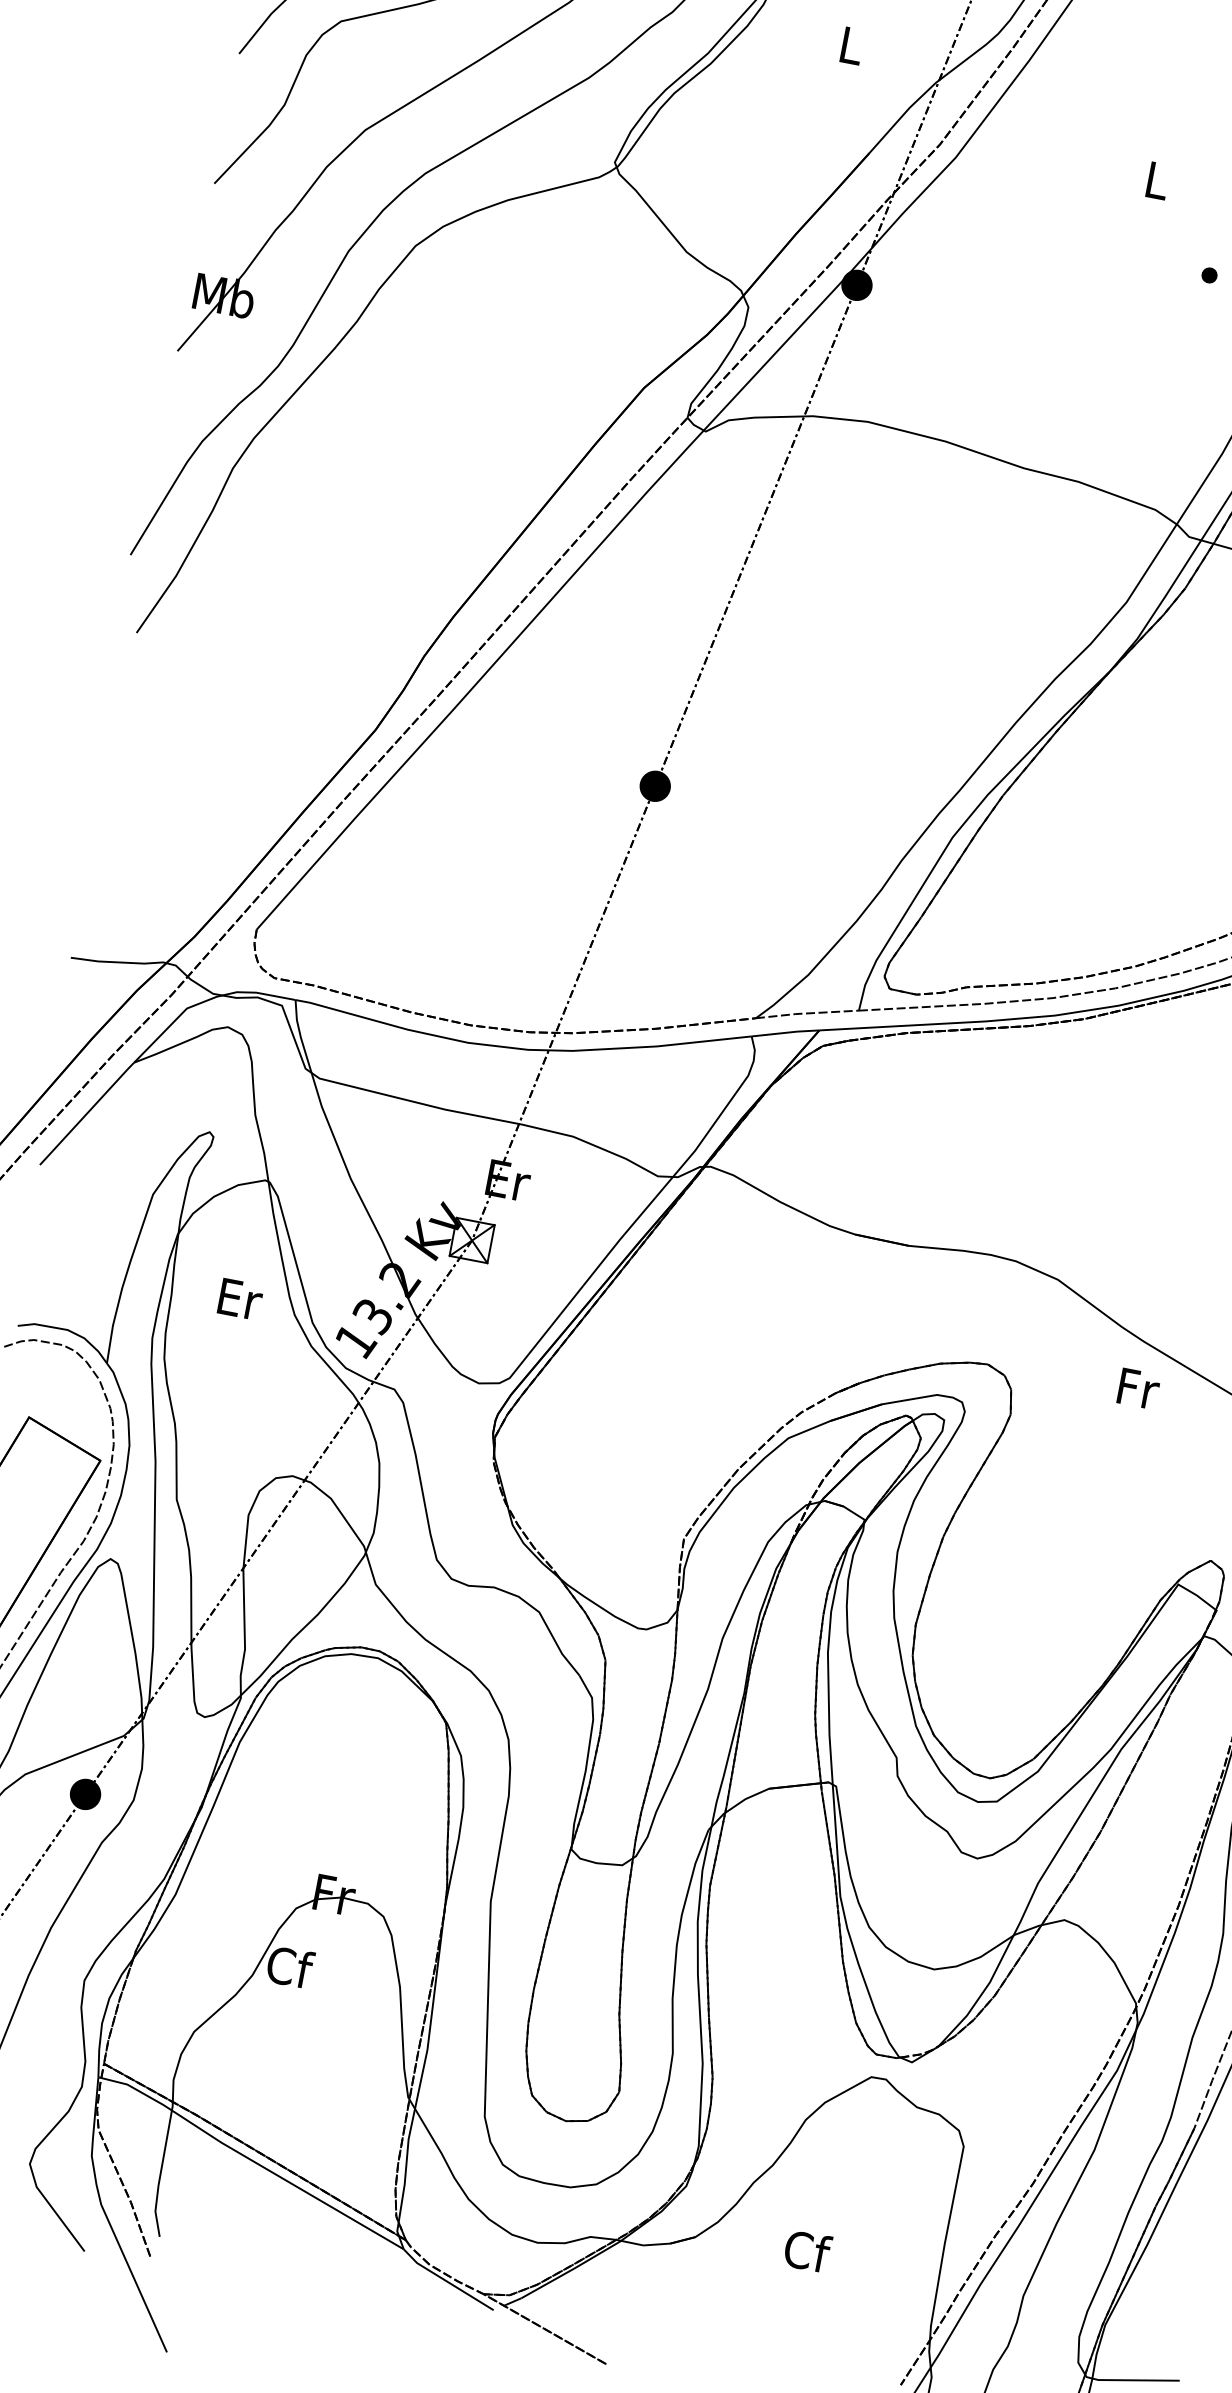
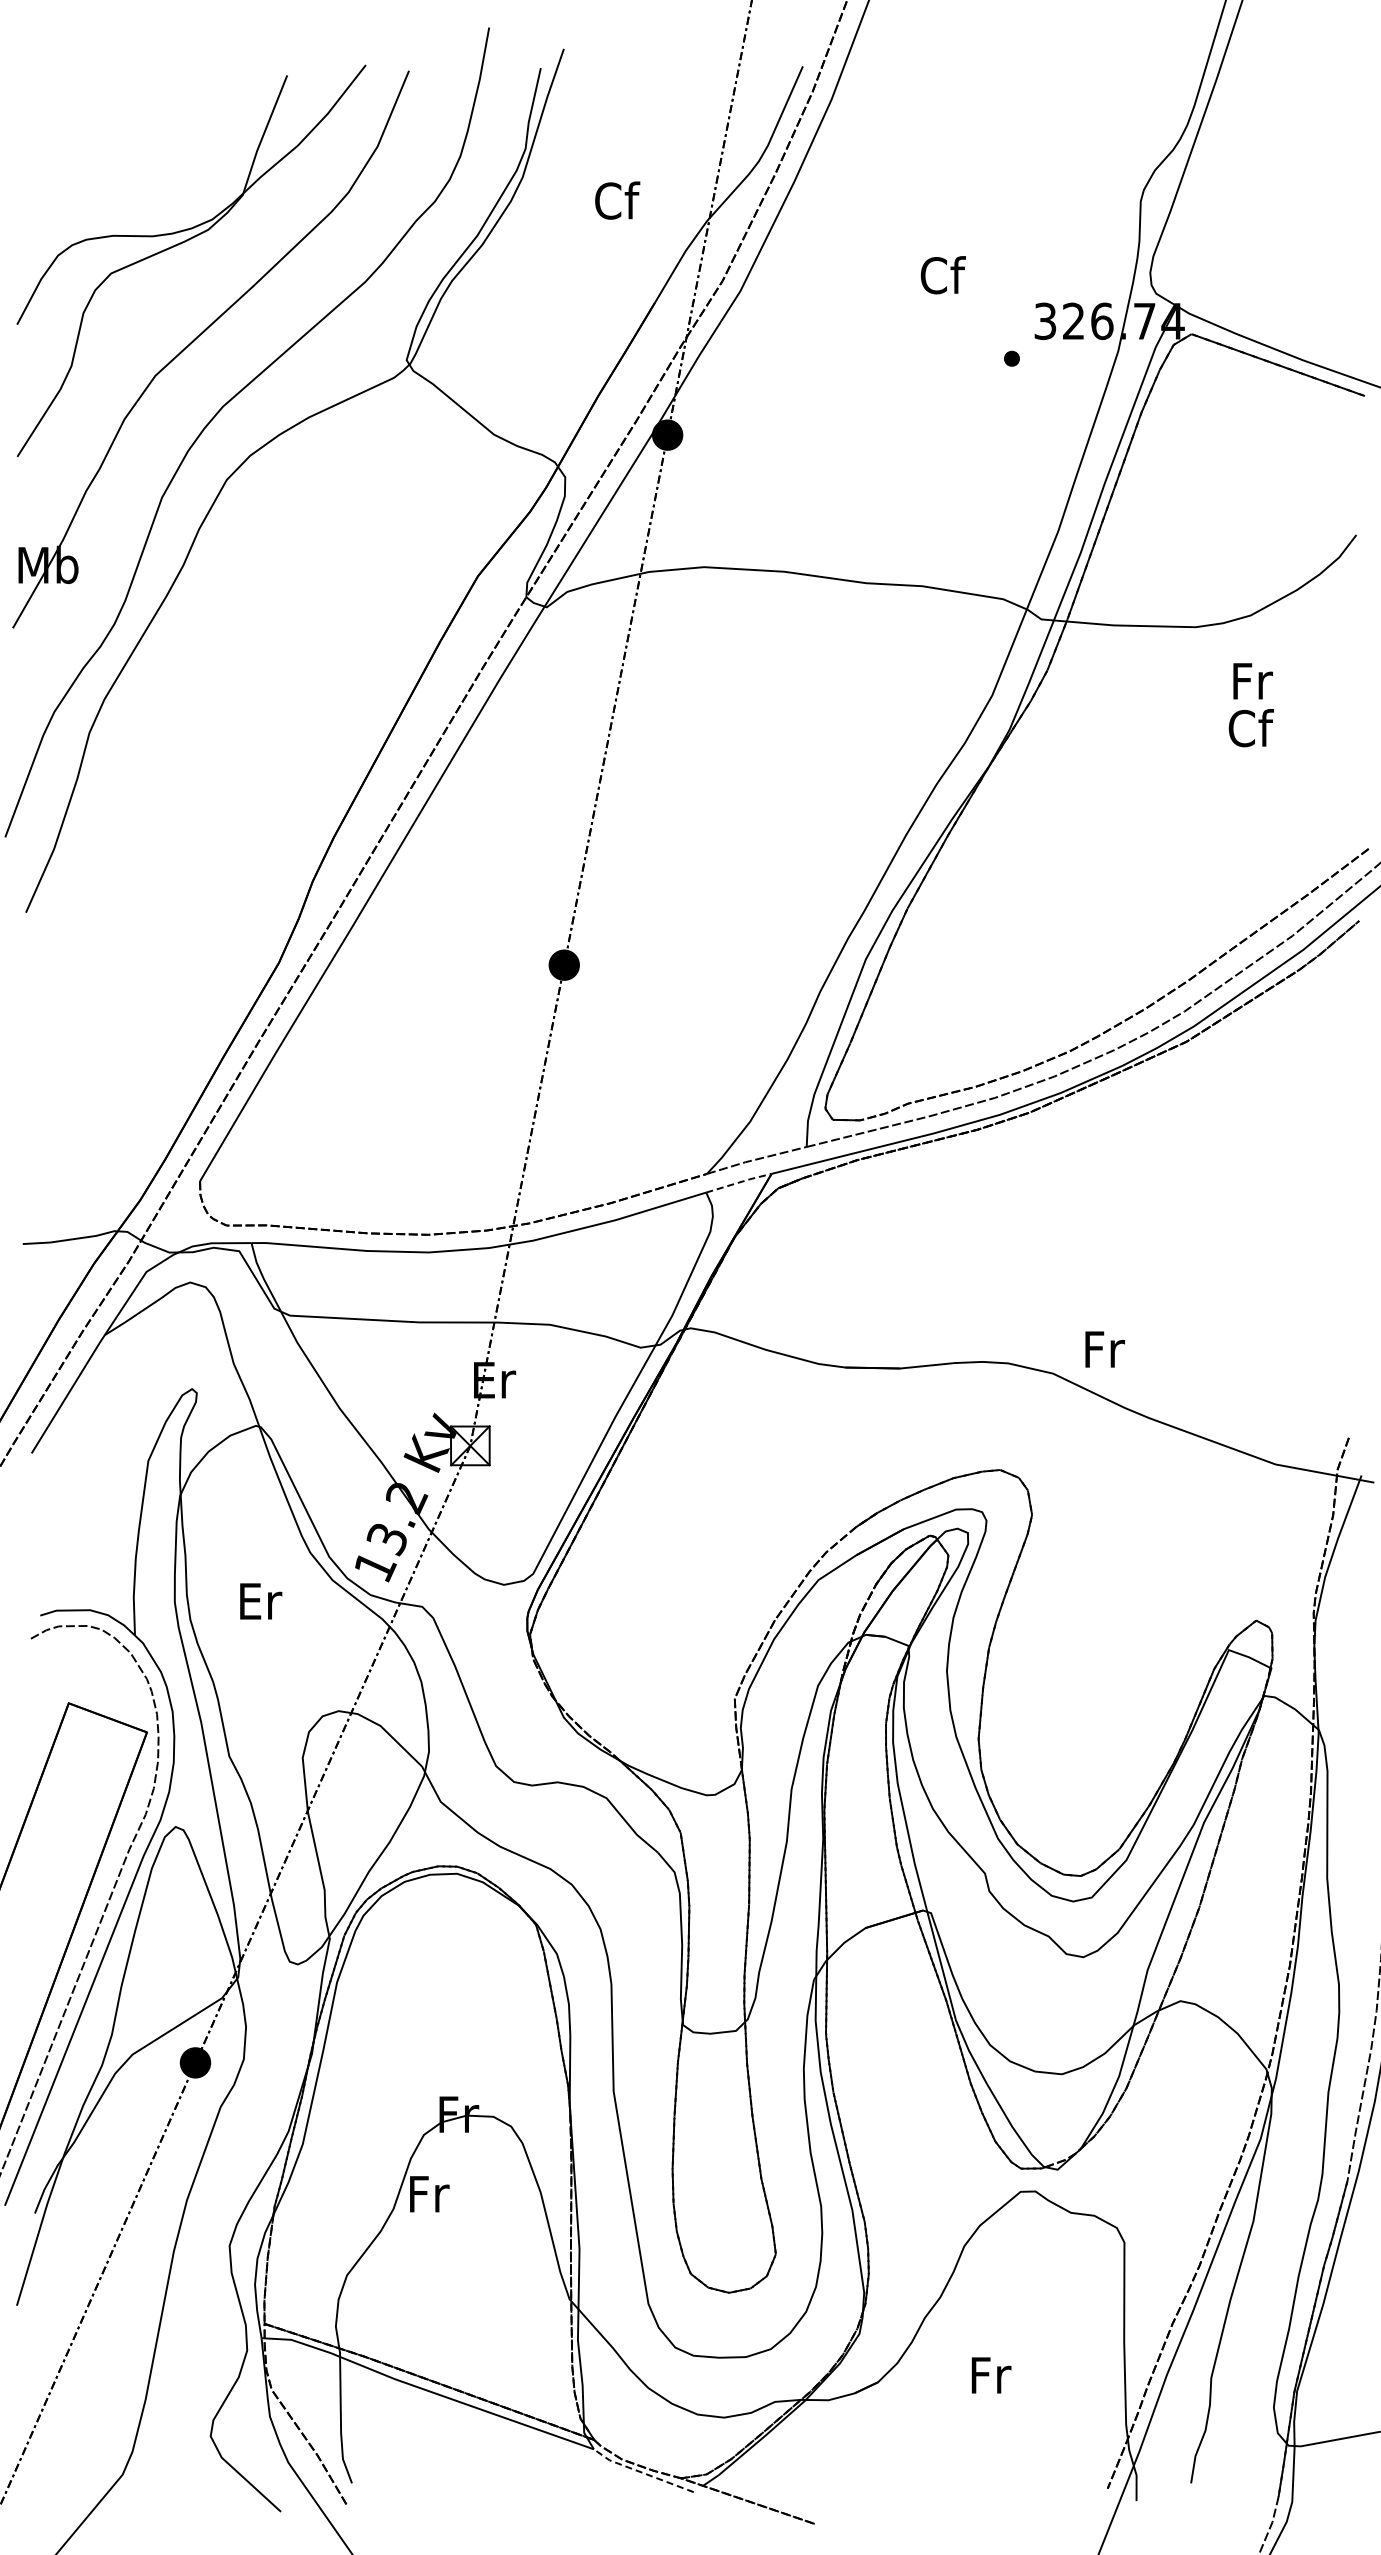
text: (852, 45) -> (617, 200), L -> Cf
text: (1157, 180) -> (942, 275), L -> Cf
line: (786, 1032) -> (739, 1182), solid -> dashed
text: (240, 1299) -> (261, 1601), moved
text: (1138, 1388) -> (1104, 1349), moved
text: (289, 1966) -> (428, 2193), Cf -> Fr
text: (807, 2250) -> (990, 2374), Cf -> Fr
line: (446, 2281) -> (641, 2472), solid -> dashed

